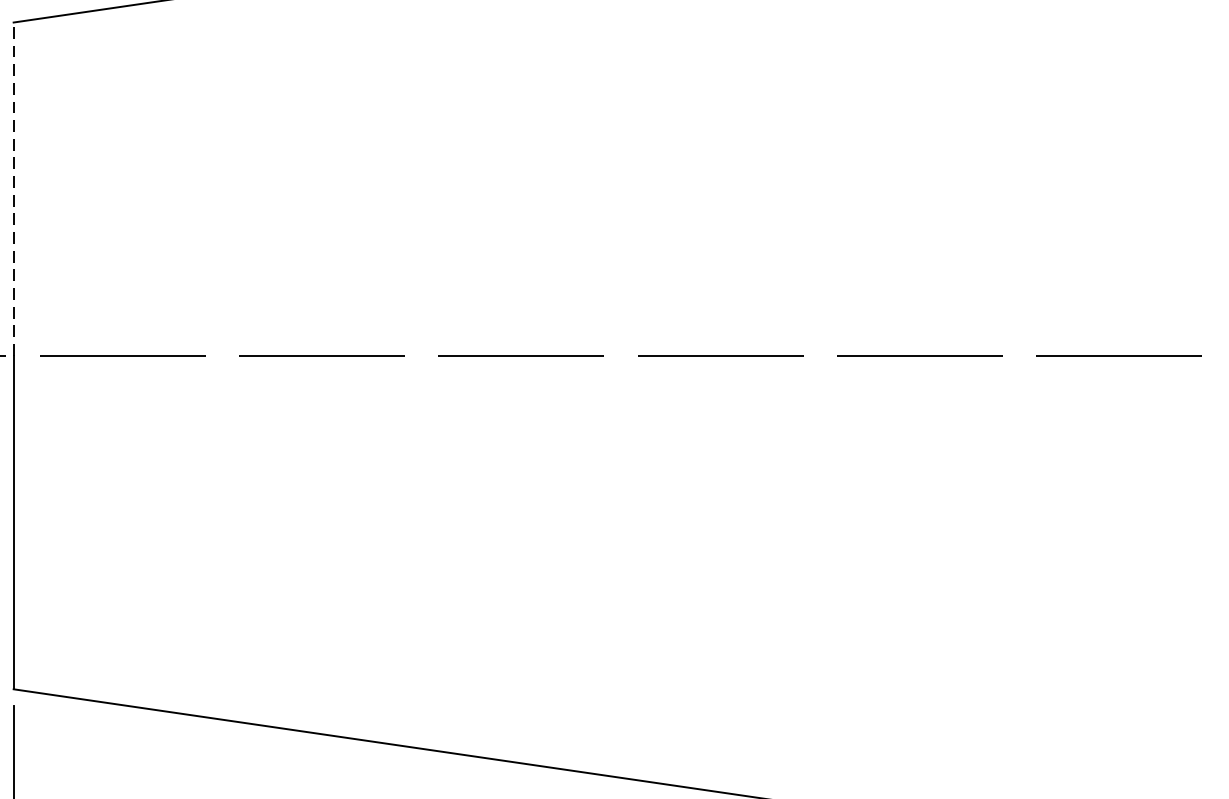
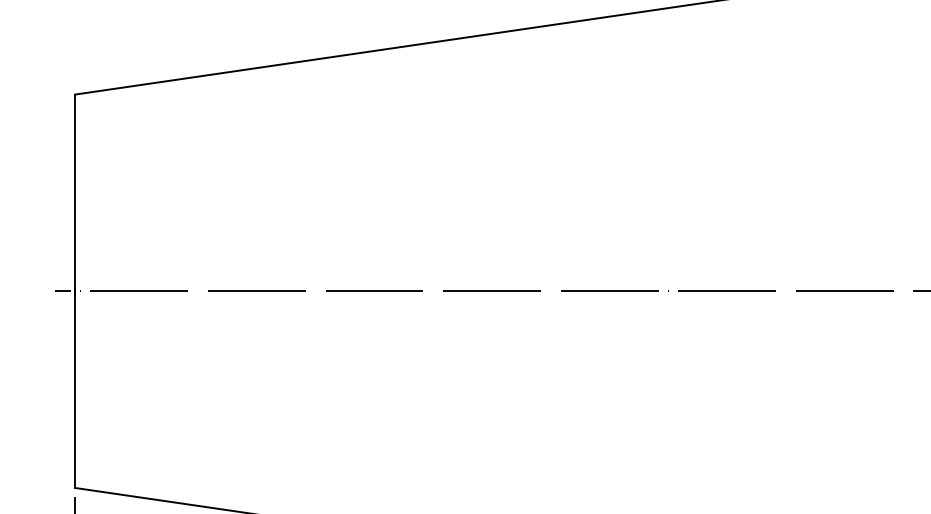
line: (12, 188) -> (74, 192), dashed -> solid

